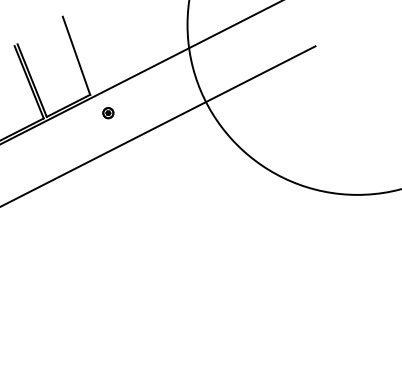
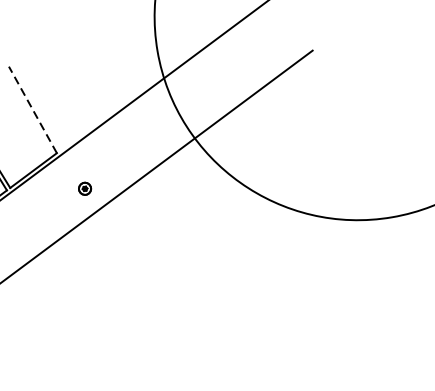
line: (76, 55) -> (32, 109), solid -> dashed
part: (108, 113) -> (85, 189), moved

